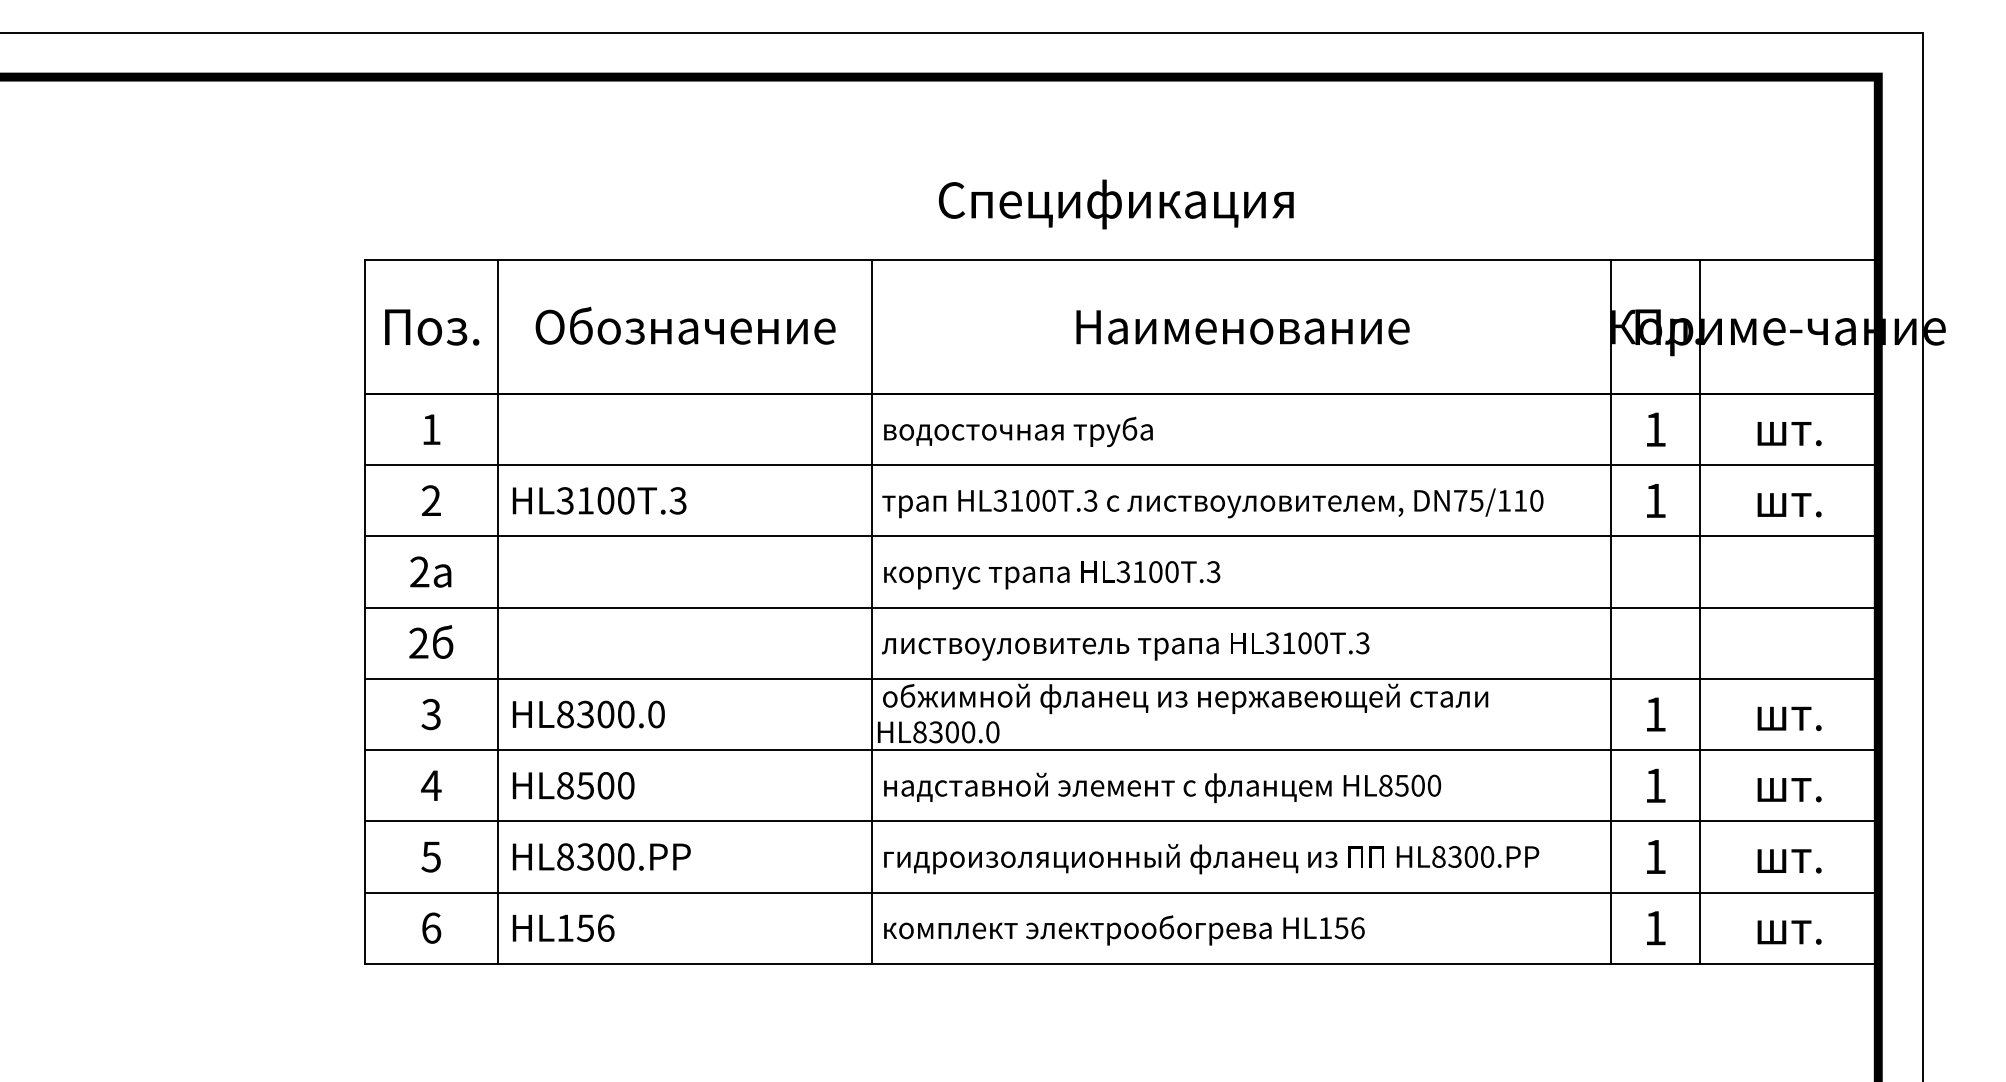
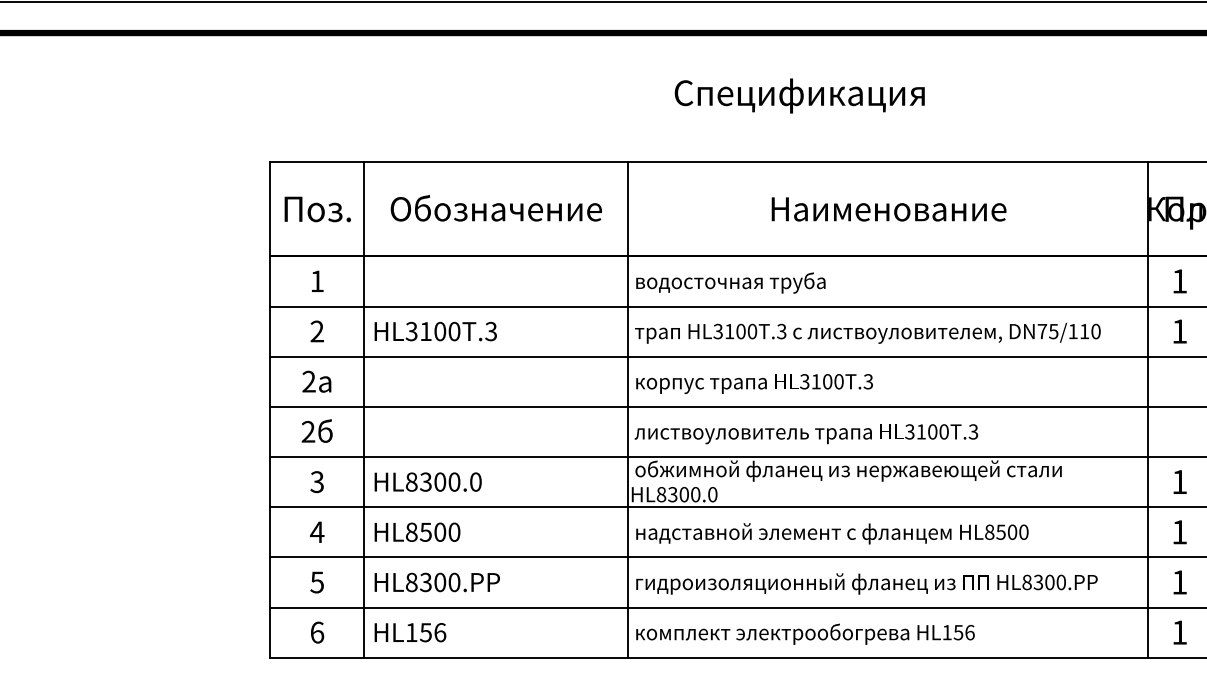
text: (1115, 204) -> (799, 96), moved

